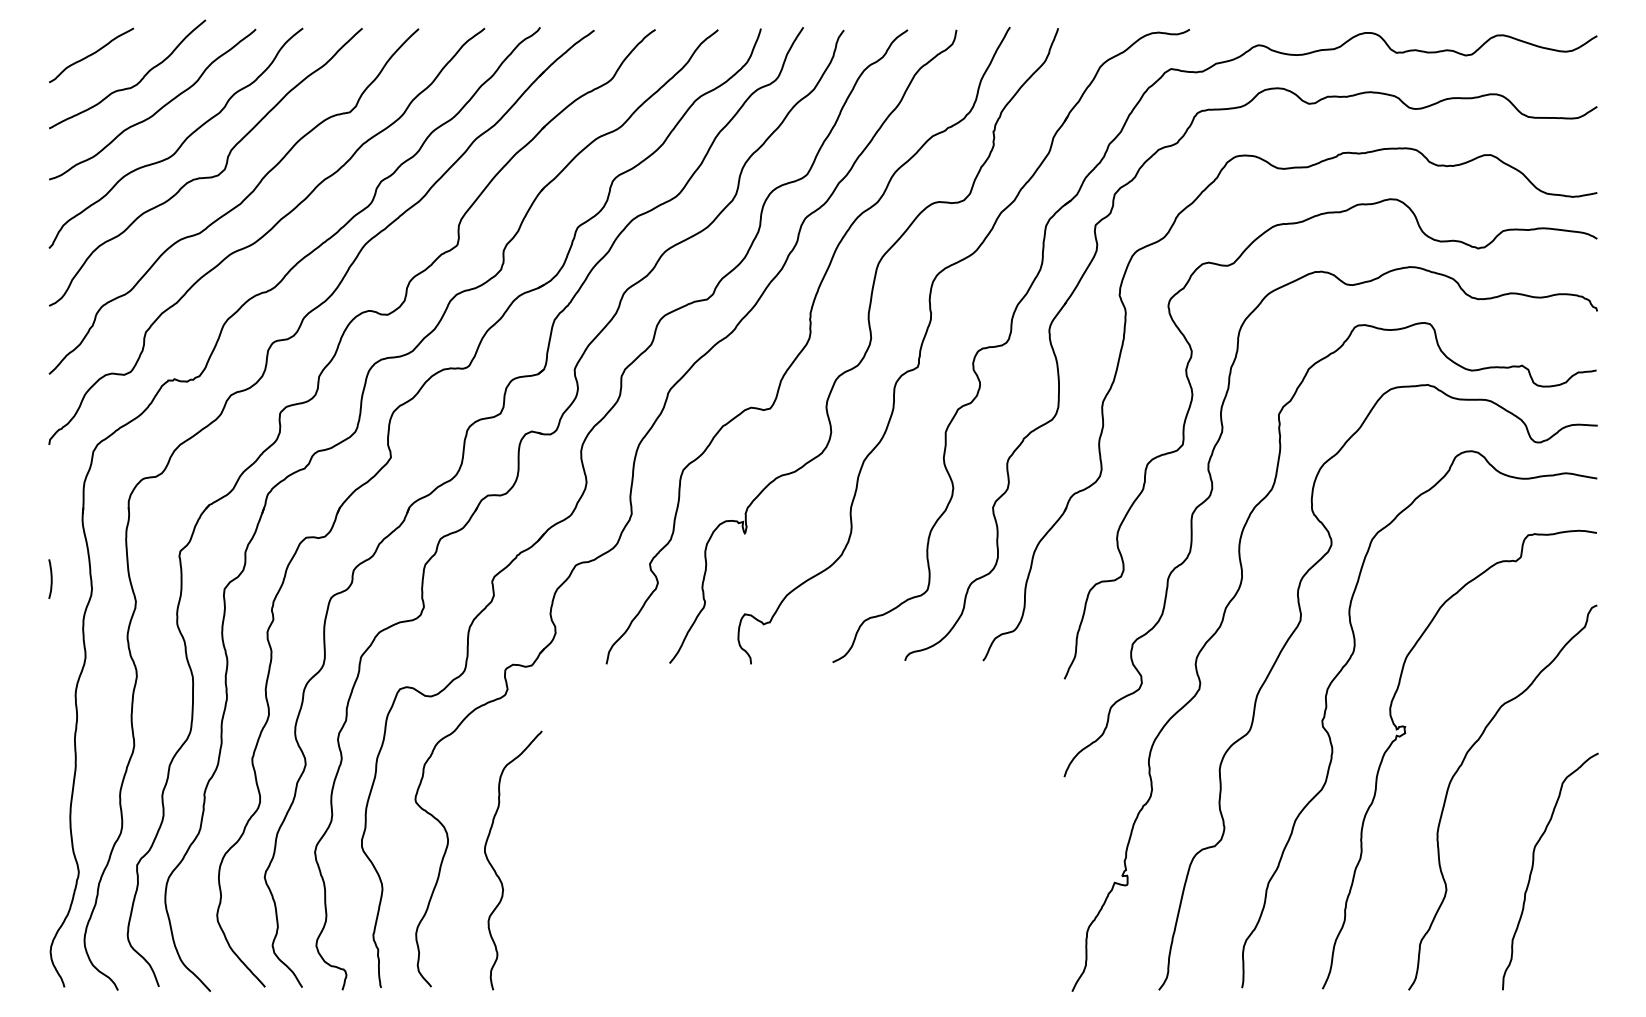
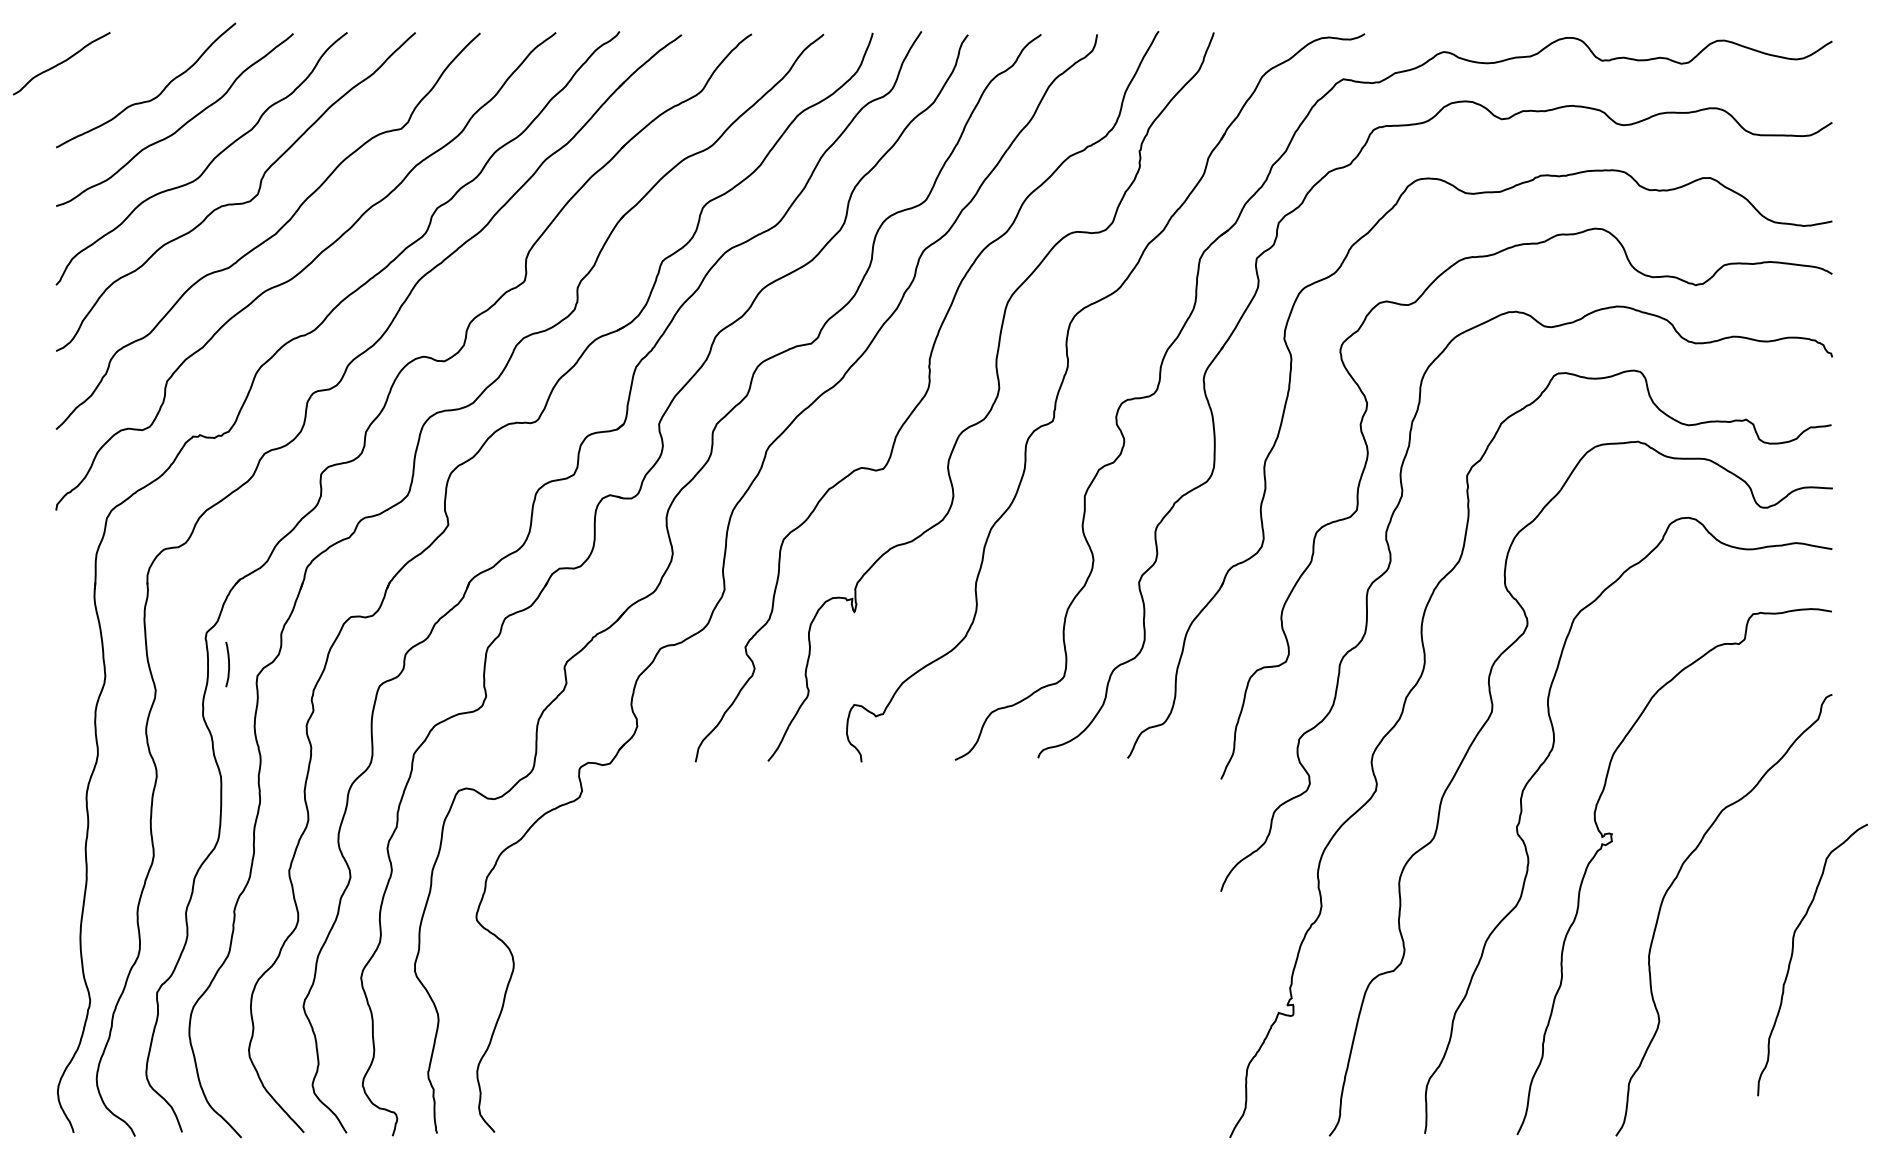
curve: (91, 55) -> (61, 63), moved
curve: (51, 579) -> (228, 664), moved
curve: (1533, 865) -> (1793, 953), moved
curve: (494, 869) -> (567, 997), removed

